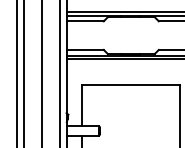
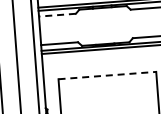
line: (84, 21) -> (56, 15), solid -> dashed
line: (130, 85) -> (107, 75), solid -> dashed

